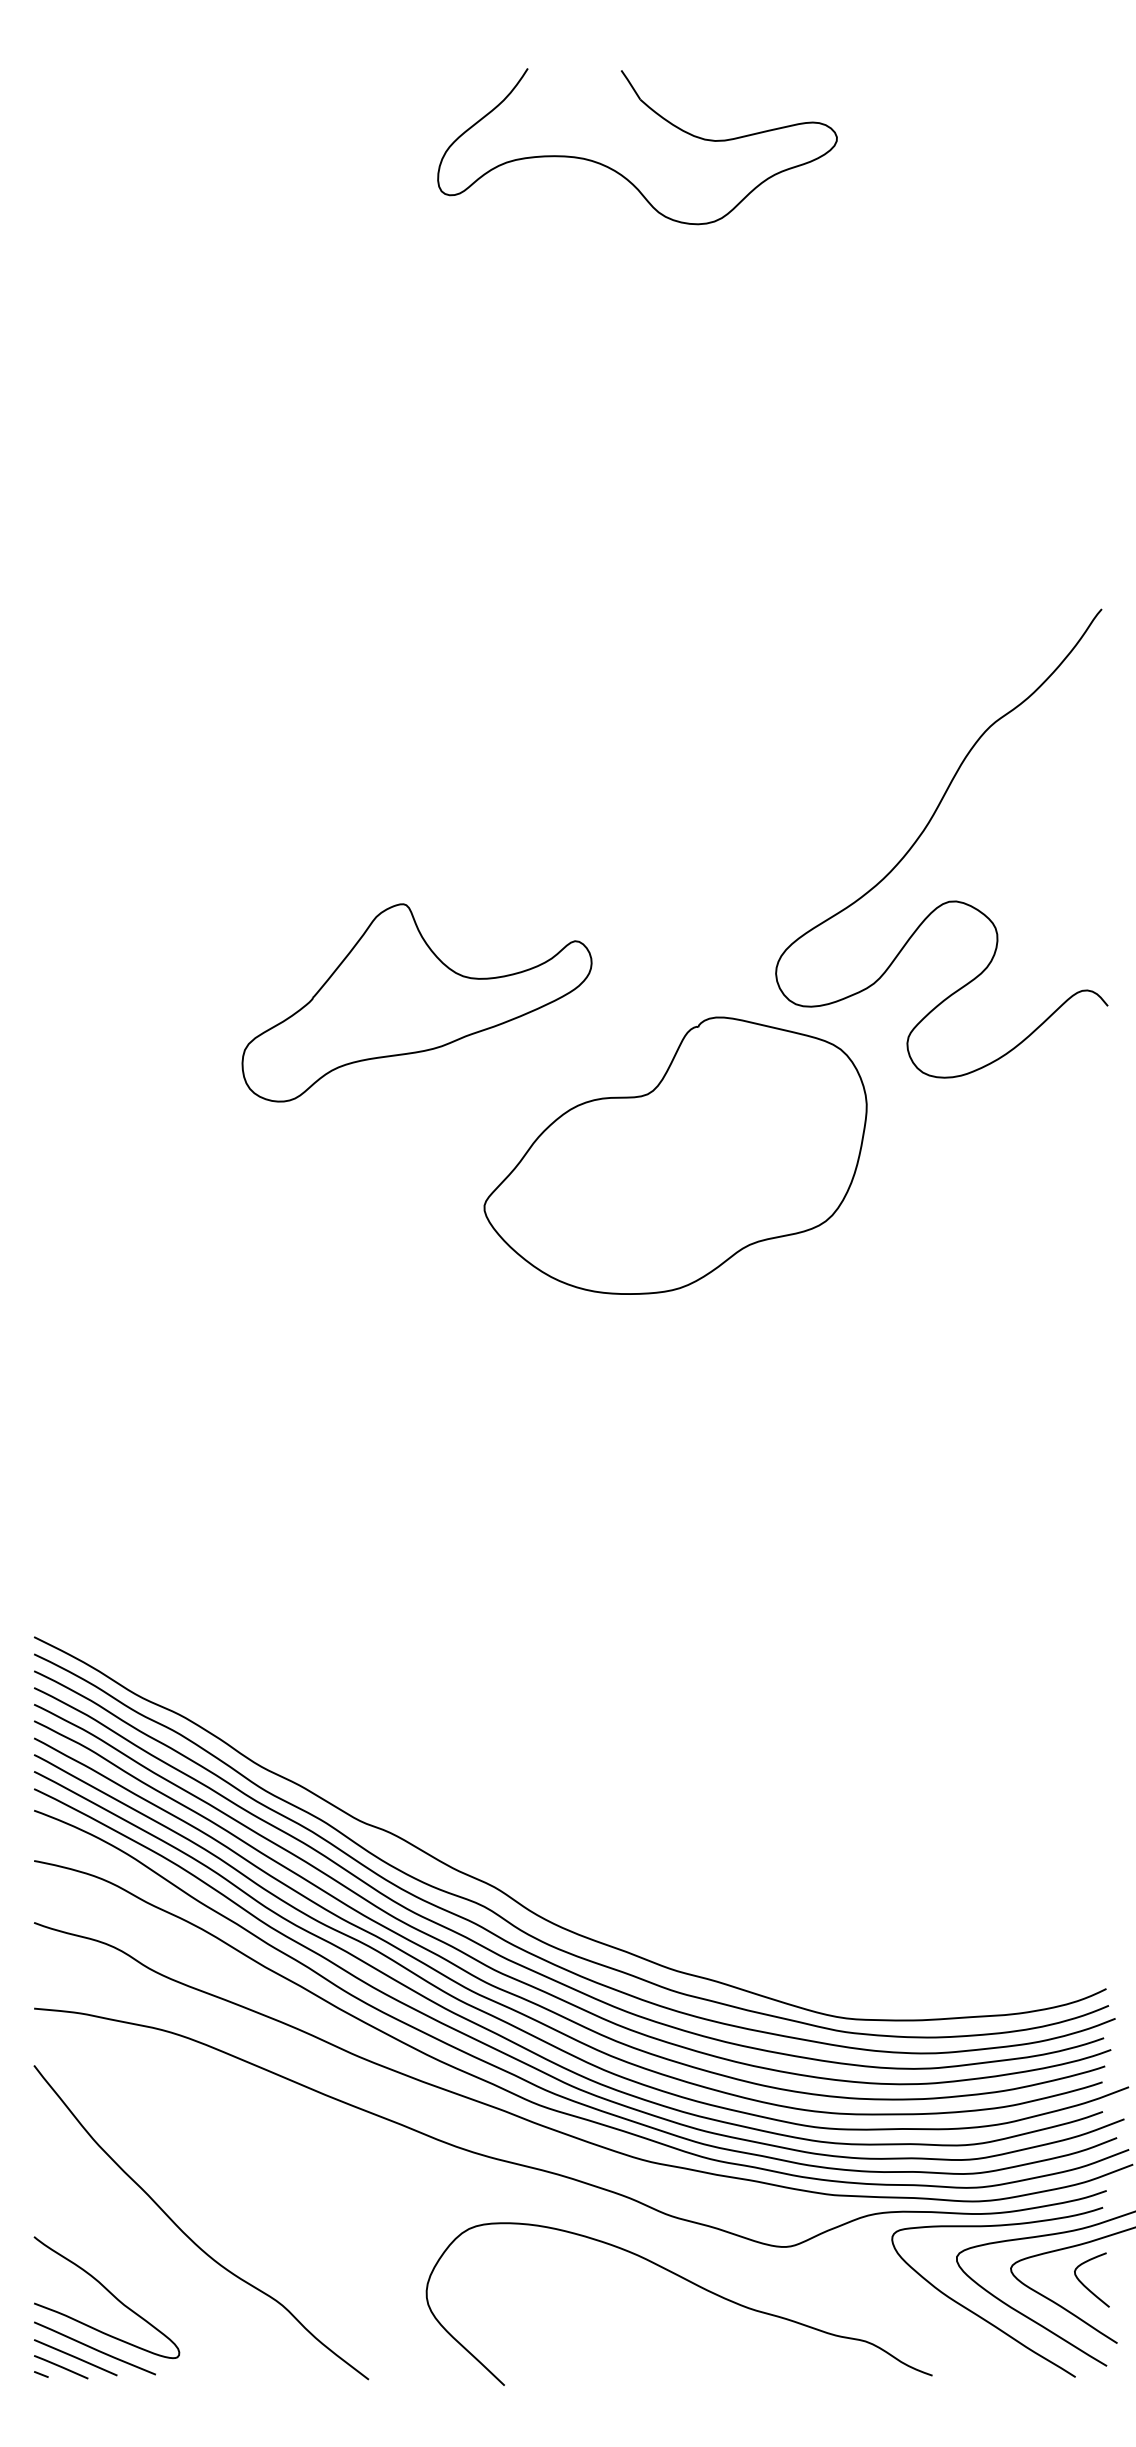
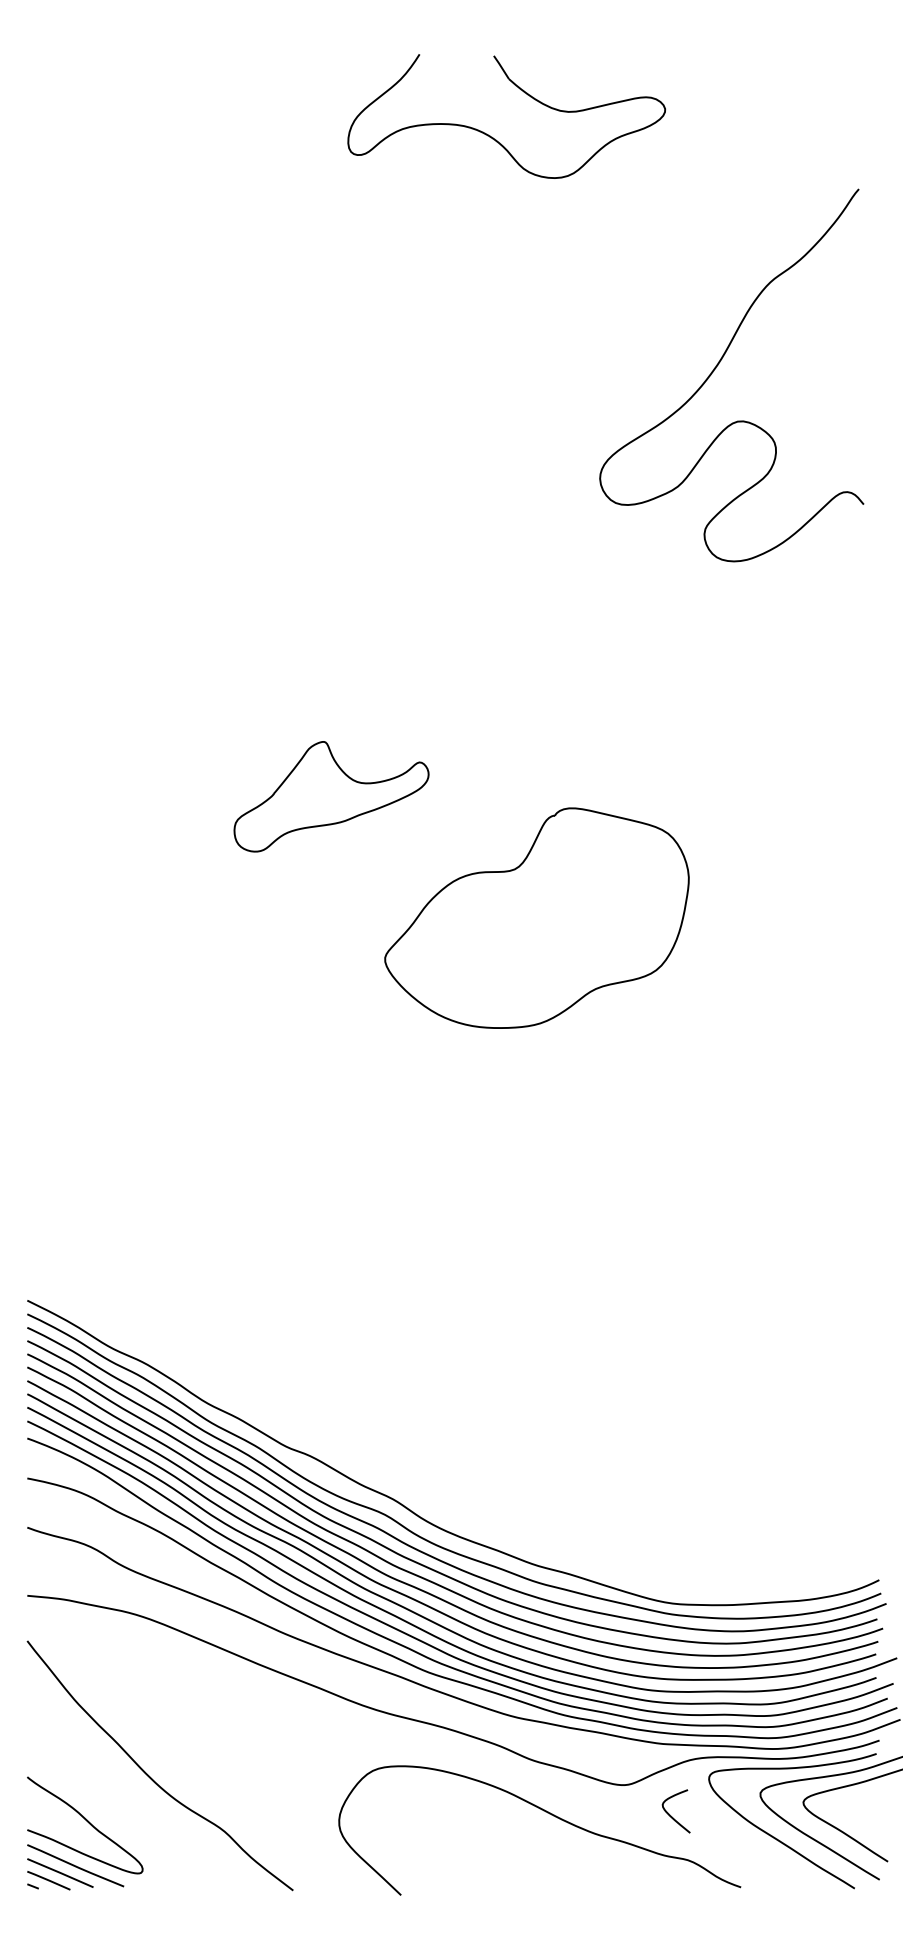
curve: (924, 831) -> (718, 365), moved
part: (416, 1002) -> (331, 796), size x0.7
curve: (1085, 2285) -> (671, 1815), moved

